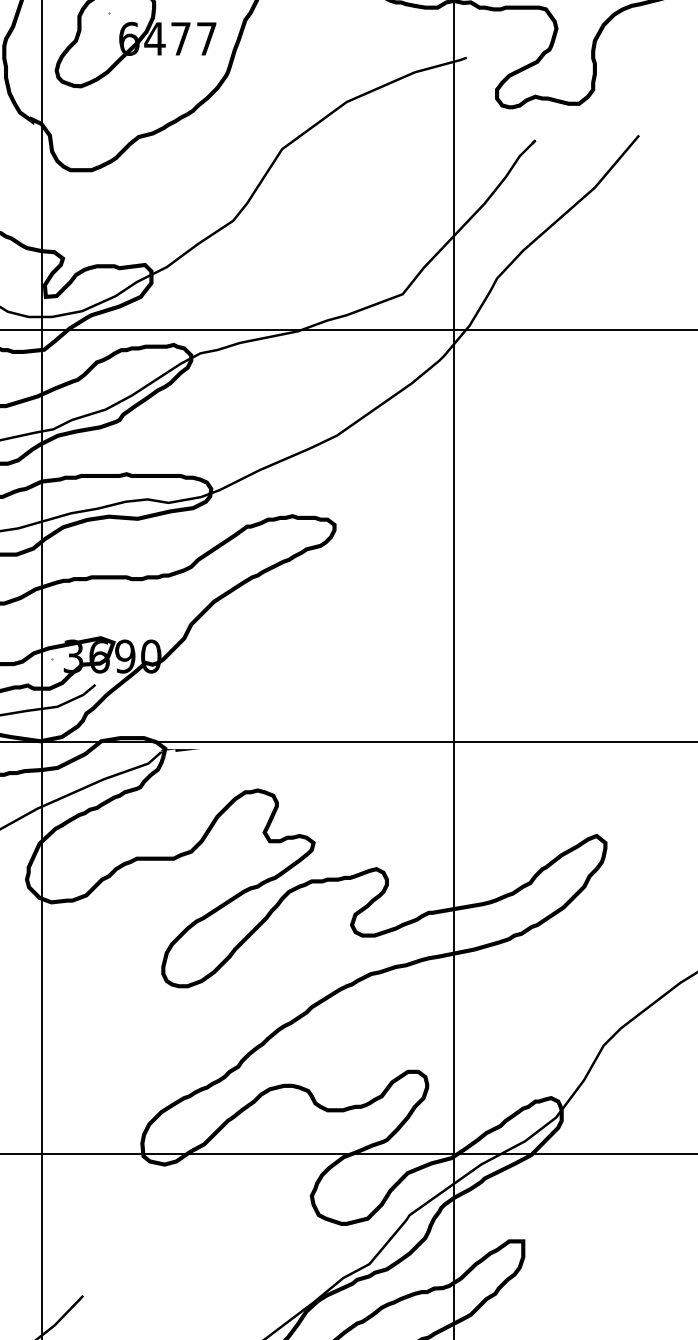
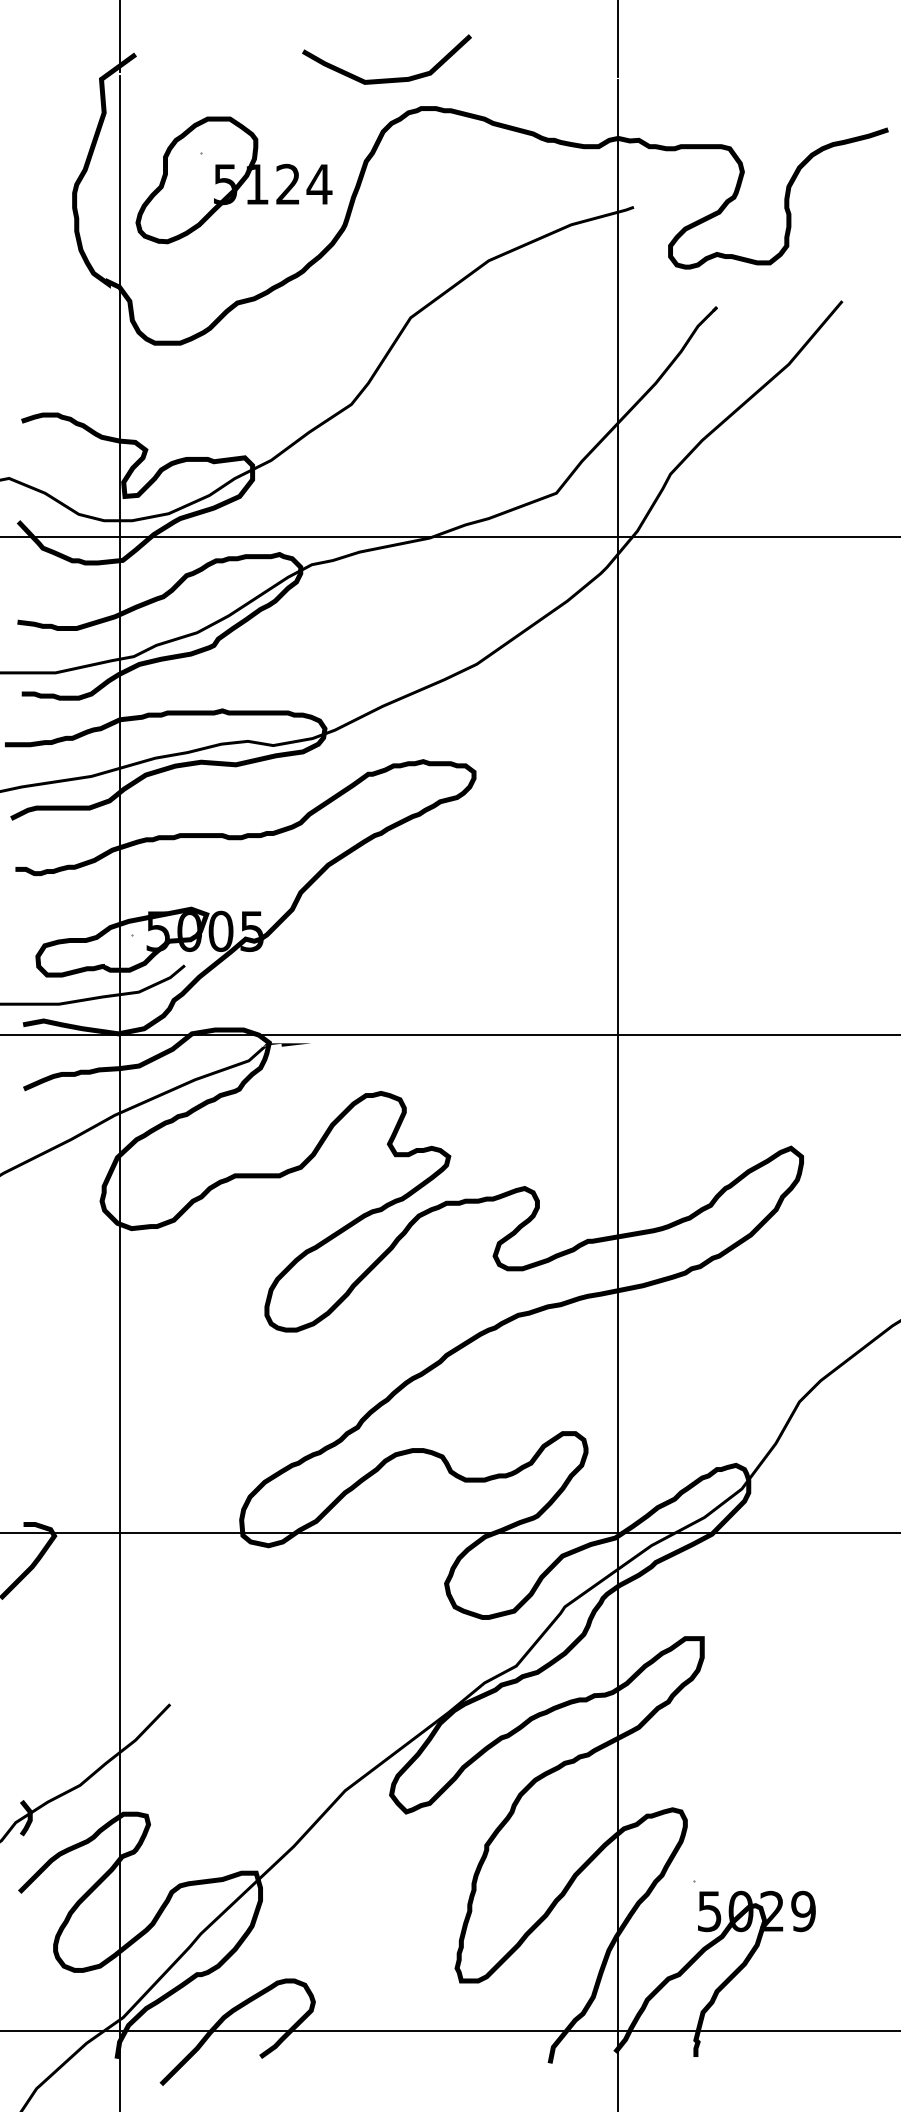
text: (167, 38) -> (272, 184), 6477 -> 5124
text: (112, 656) -> (205, 931), 3690 -> 5005

